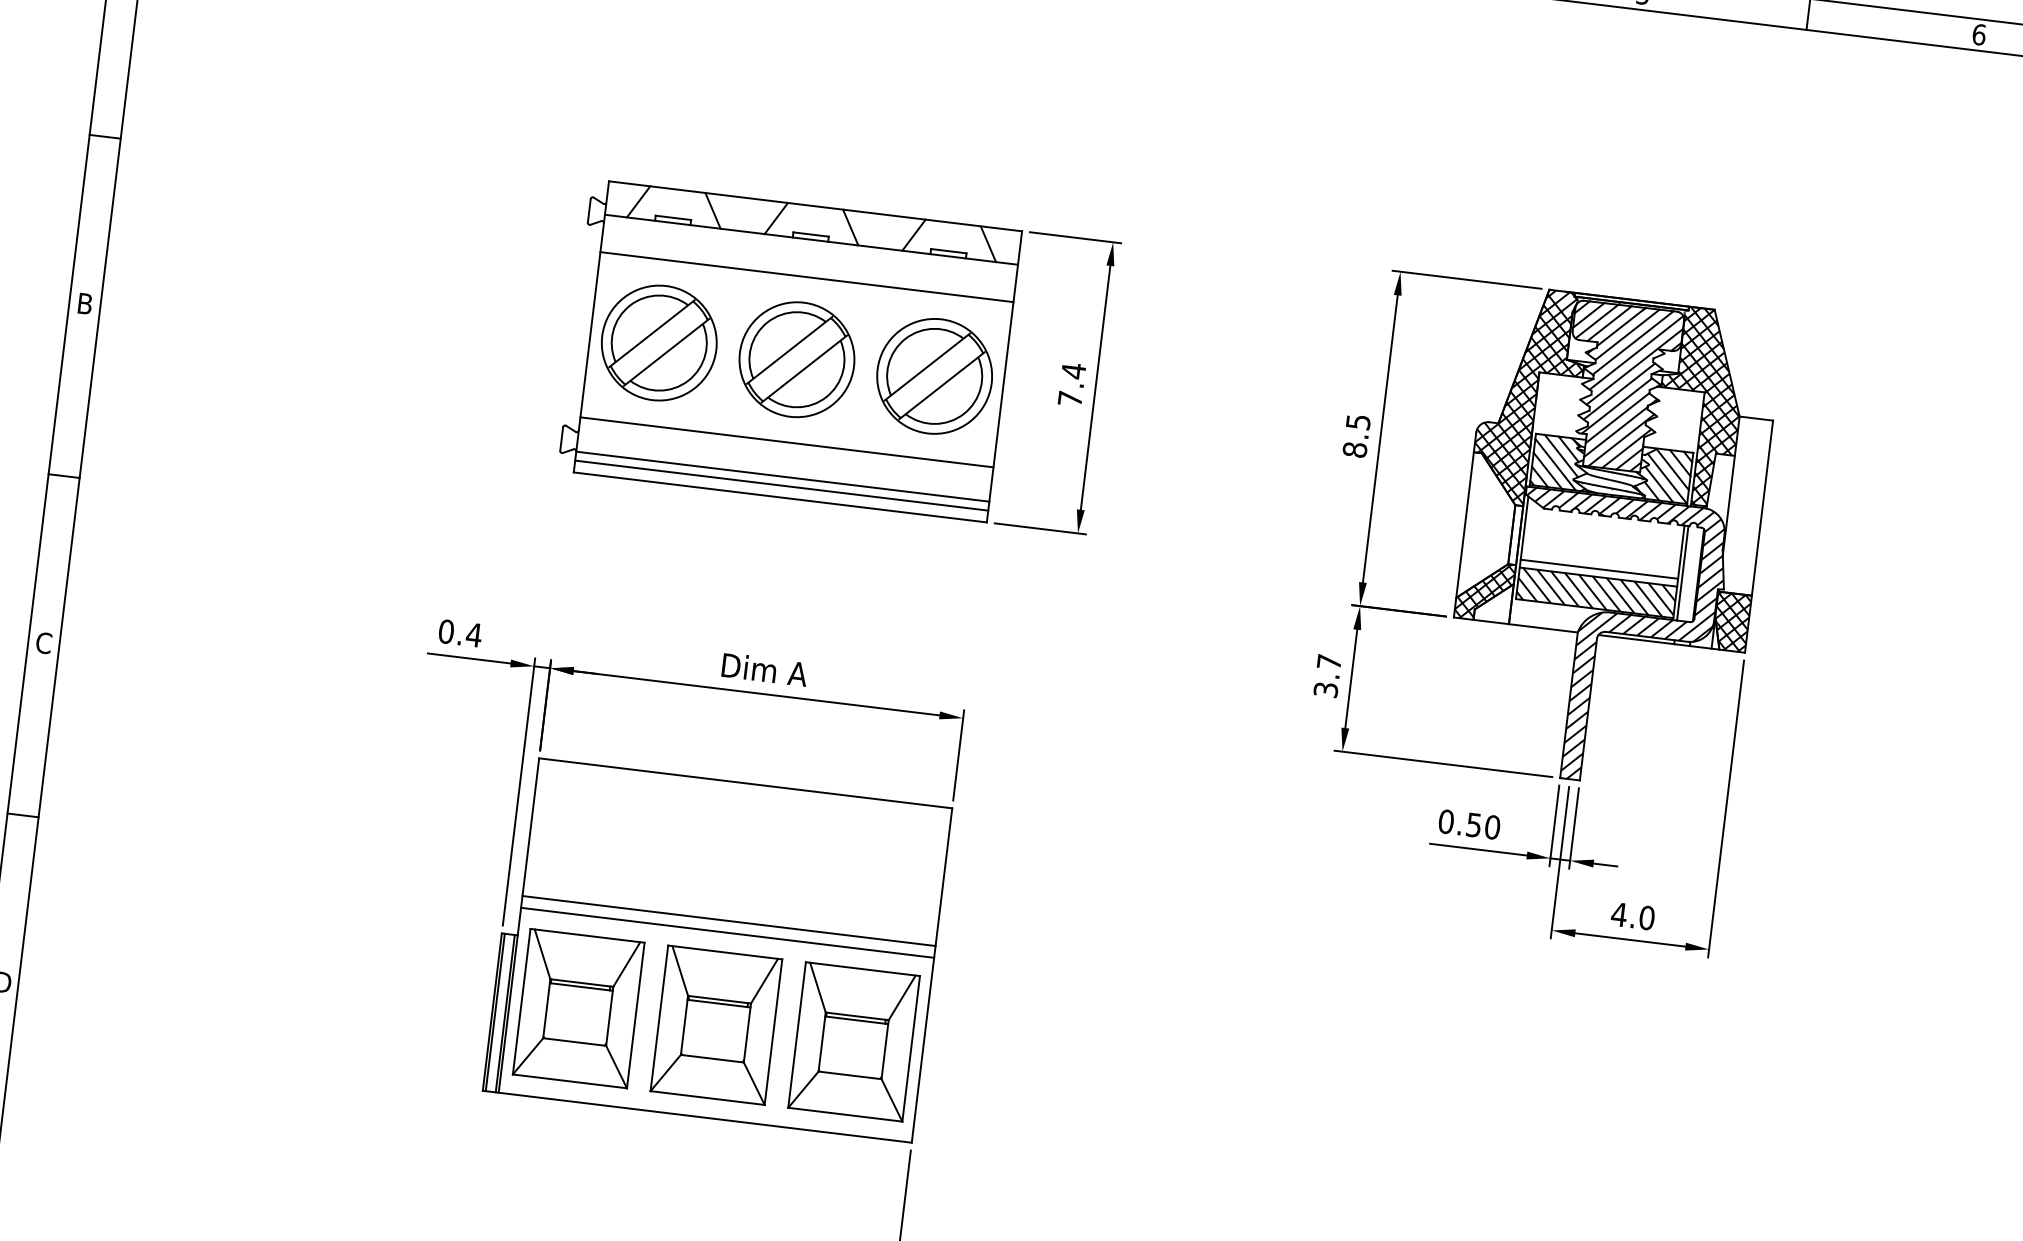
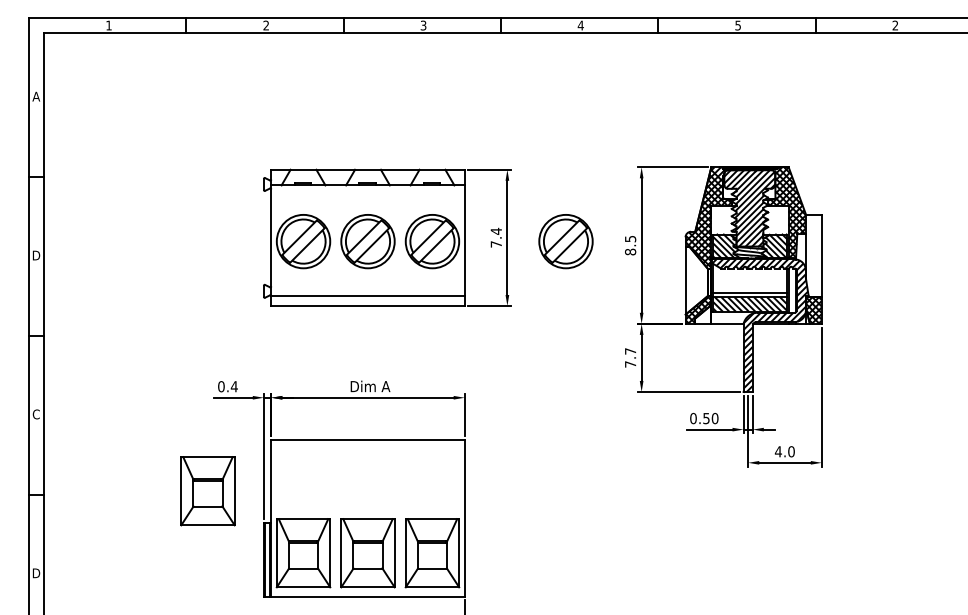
text: (1979, 34) -> (895, 25), 6 -> 2
line: (805, 276) -> (367, 202), removed
text: (85, 303) -> (36, 255), B -> D
part: (1218, 410) -> (565, 241), added
line: (785, 442) -> (367, 280), removed
line: (780, 485) -> (367, 300), removed
text: (1325, 690) -> (630, 364), 3.7 -> 7.7
part: (389, 851) -> (207, 491), added
line: (727, 921) -> (367, 504), removed
line: (726, 931) -> (367, 509), removed

